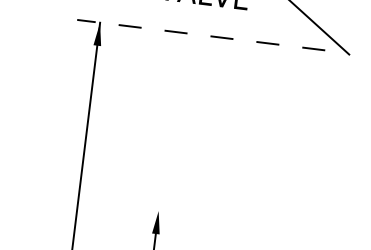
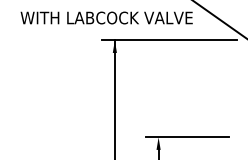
line: (200, 35) -> (169, 40), dashed -> solid
line: (211, 217) -> (187, 137), added

